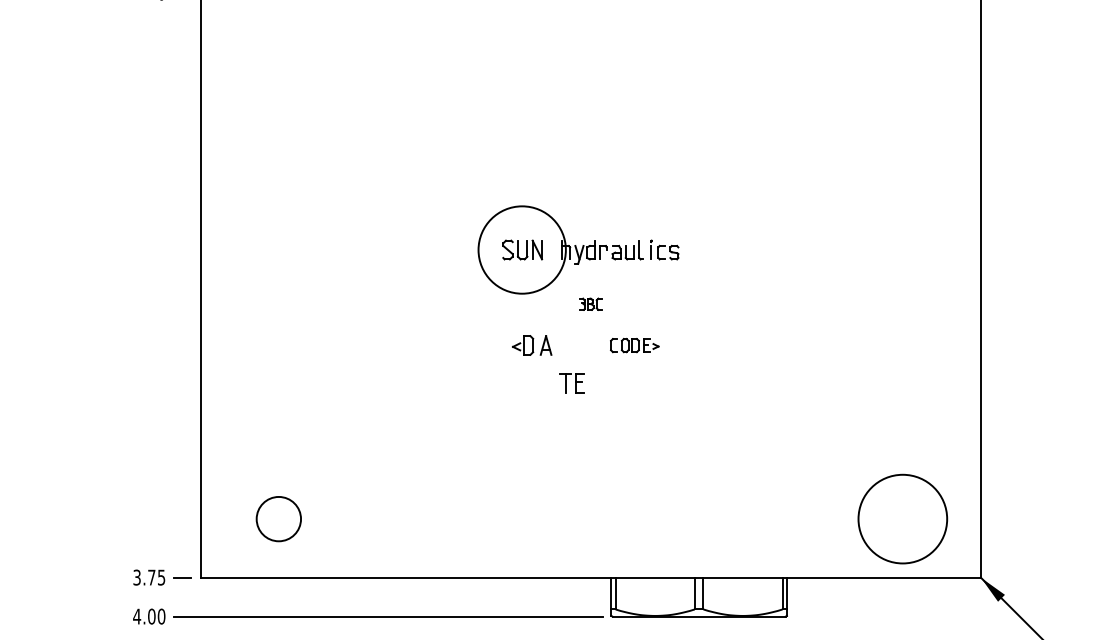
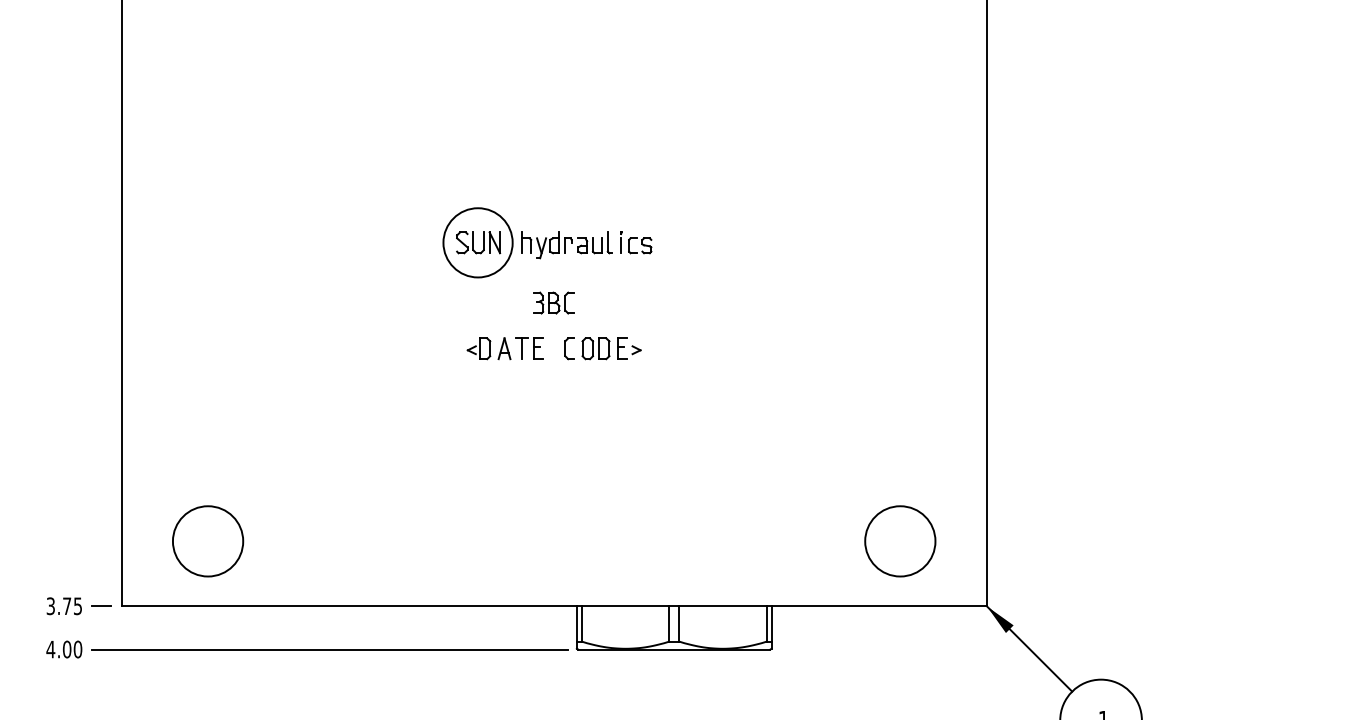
circle: (521, 249) -> (477, 242), size x0.71
part: (590, 303) -> (553, 302), size x1.67
part: (634, 345) -> (602, 348), size x1.43
part: (572, 383) -> (529, 348), moved
circle: (278, 519) -> (207, 541), size x1.43
circle: (902, 519) -> (900, 541), size x0.71

